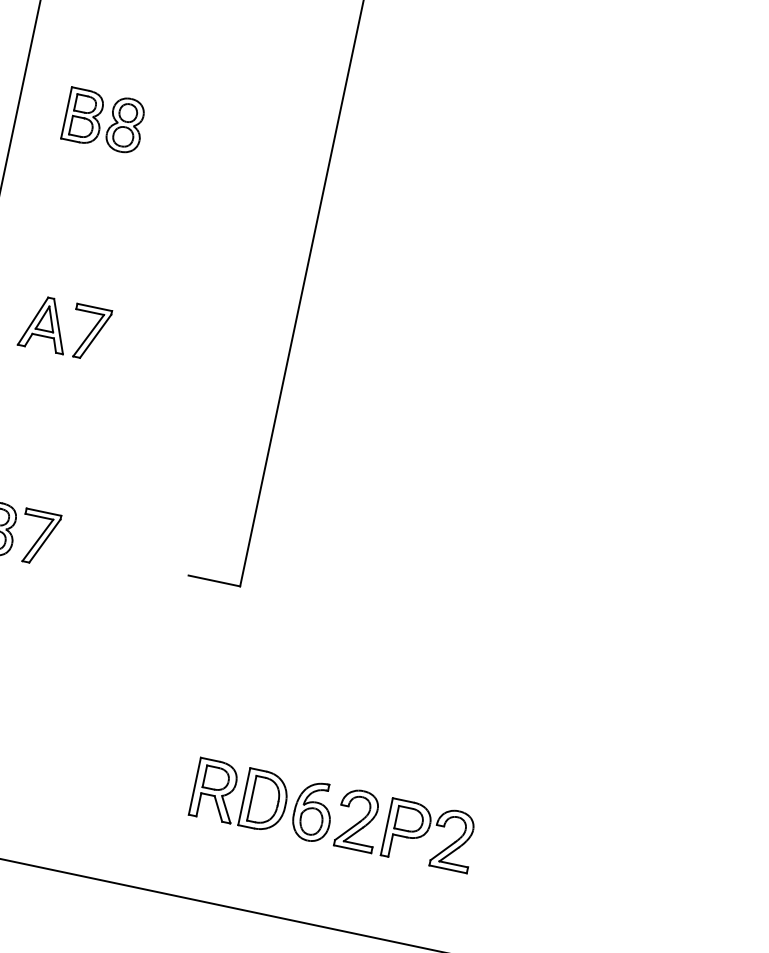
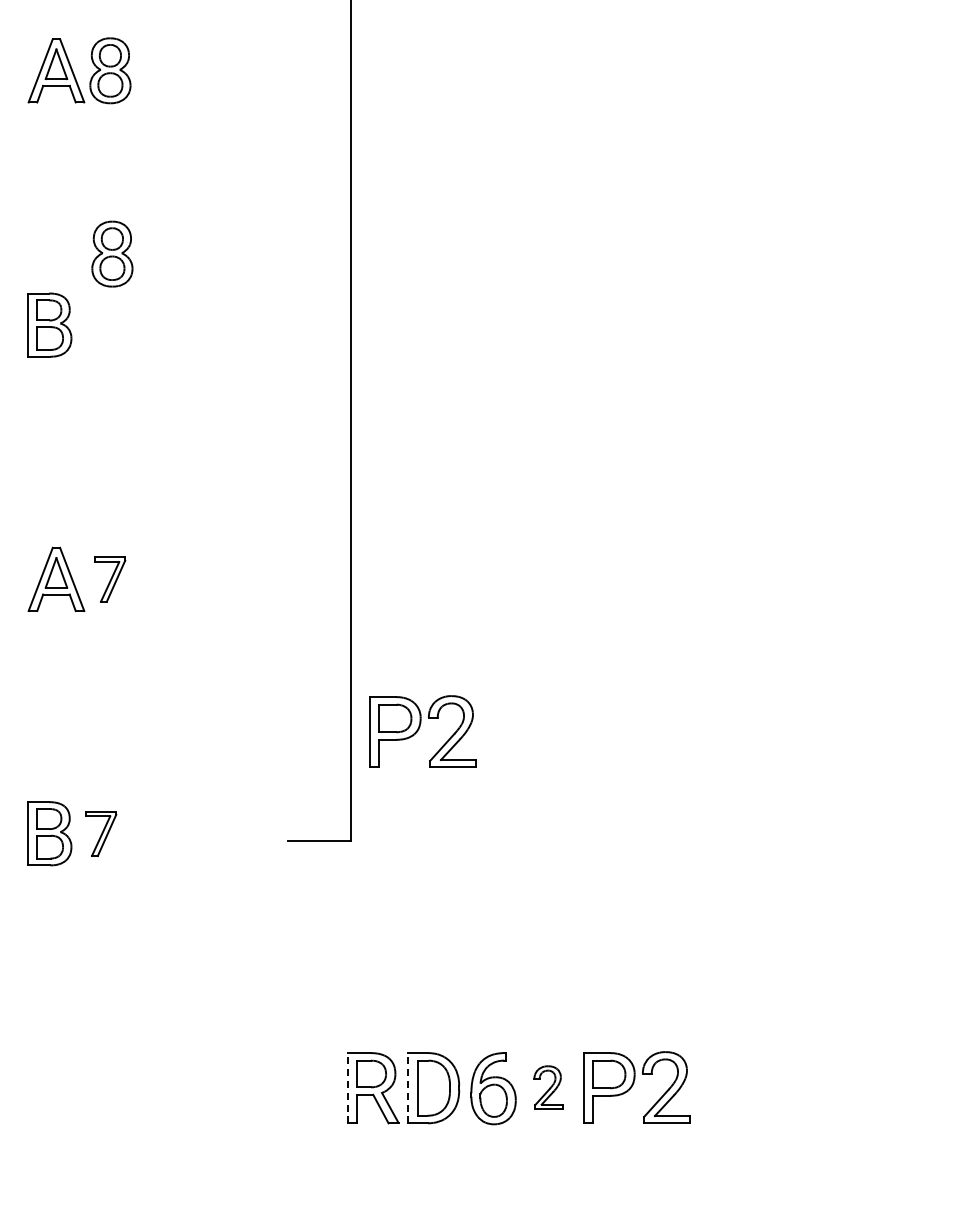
part: (125, 124) -> (112, 253), moved
part: (89, 333) -> (110, 579), size x0.7
part: (316, 509) -> (422, 731), added
part: (38, 537) -> (101, 833), size x0.7
line: (195, 785) -> (347, 1087), solid -> dashed
line: (244, 796) -> (408, 1087), solid -> dashed
part: (358, 820) -> (548, 1087), size x0.6

